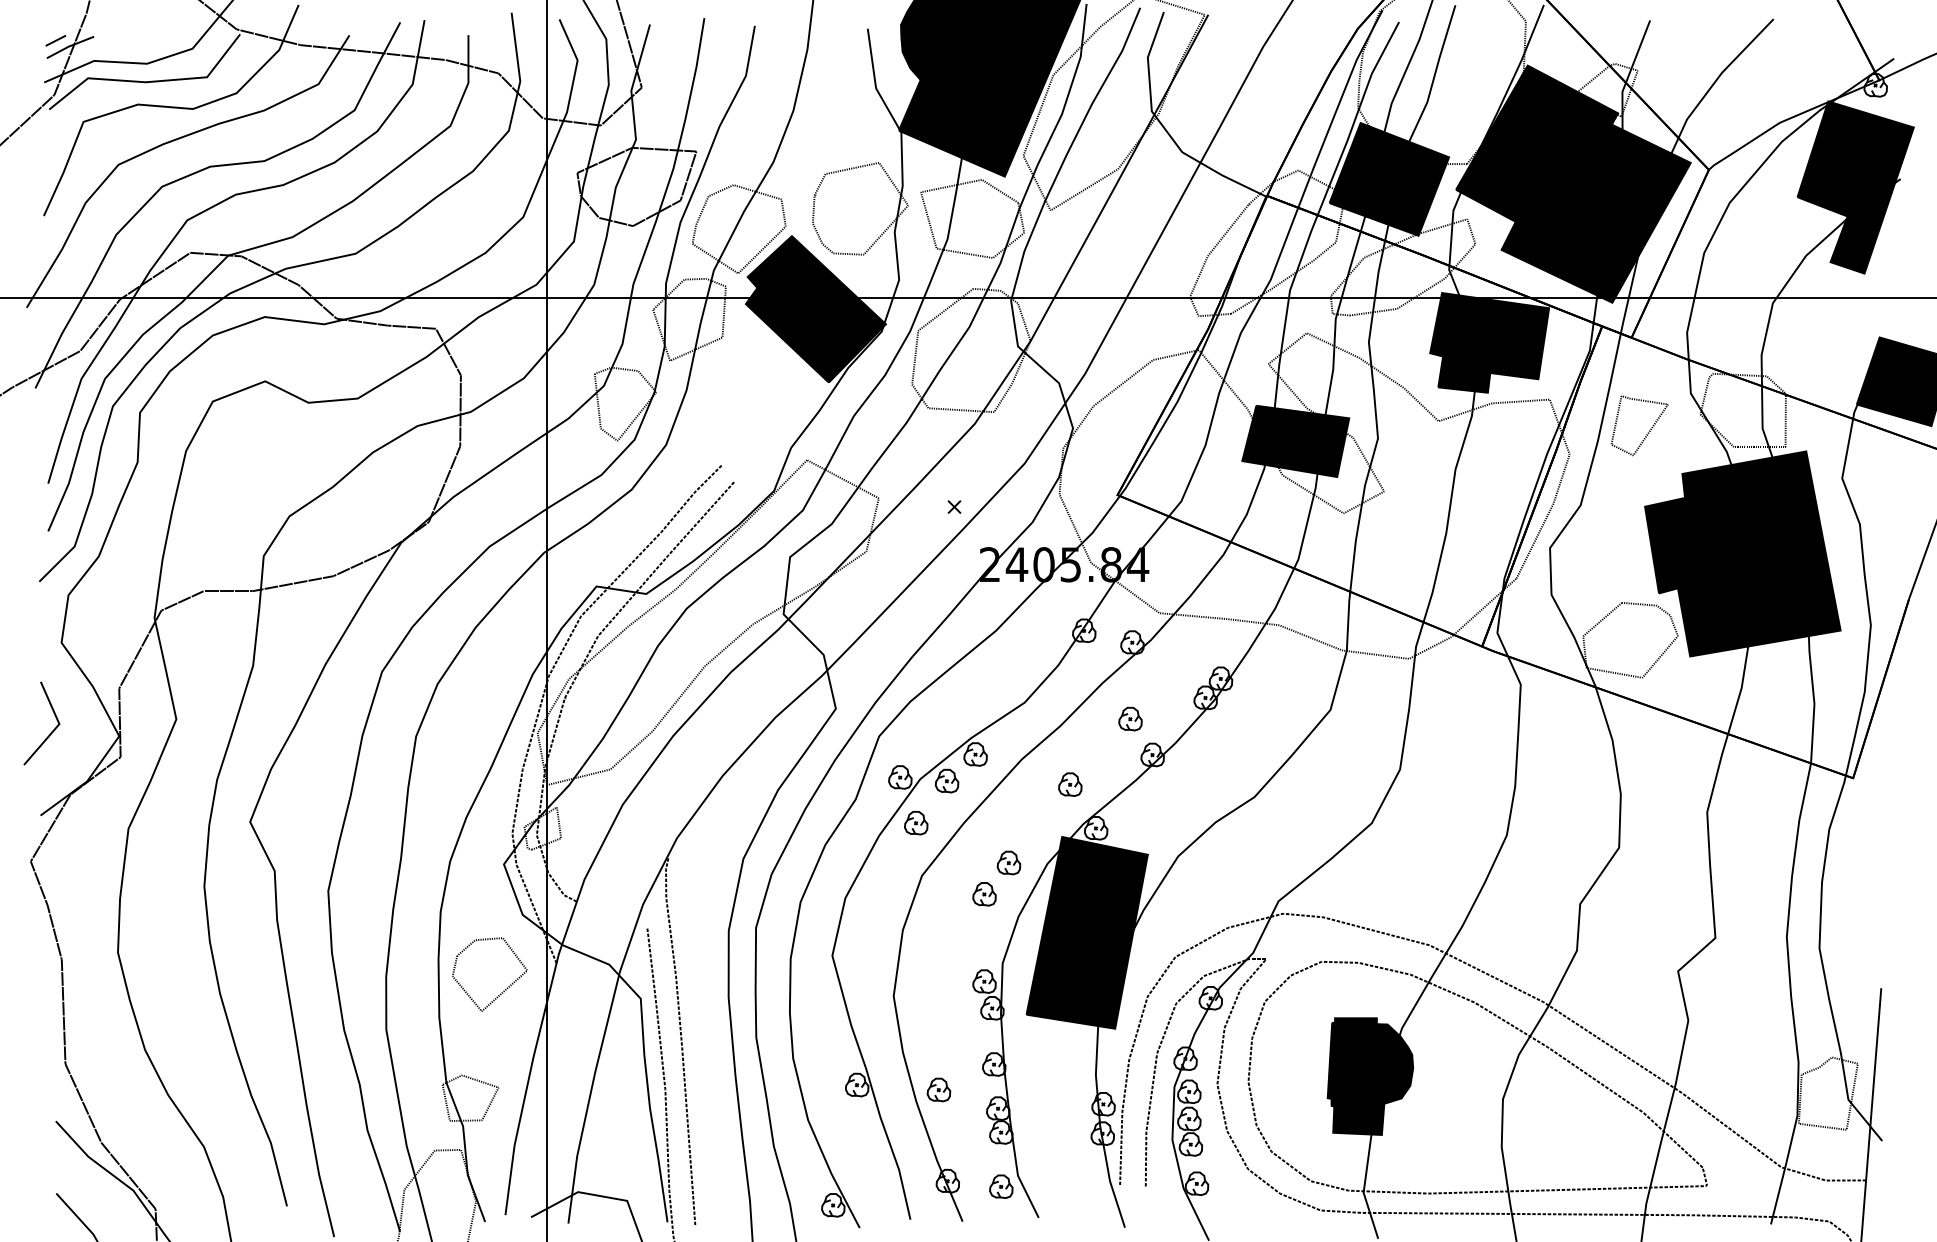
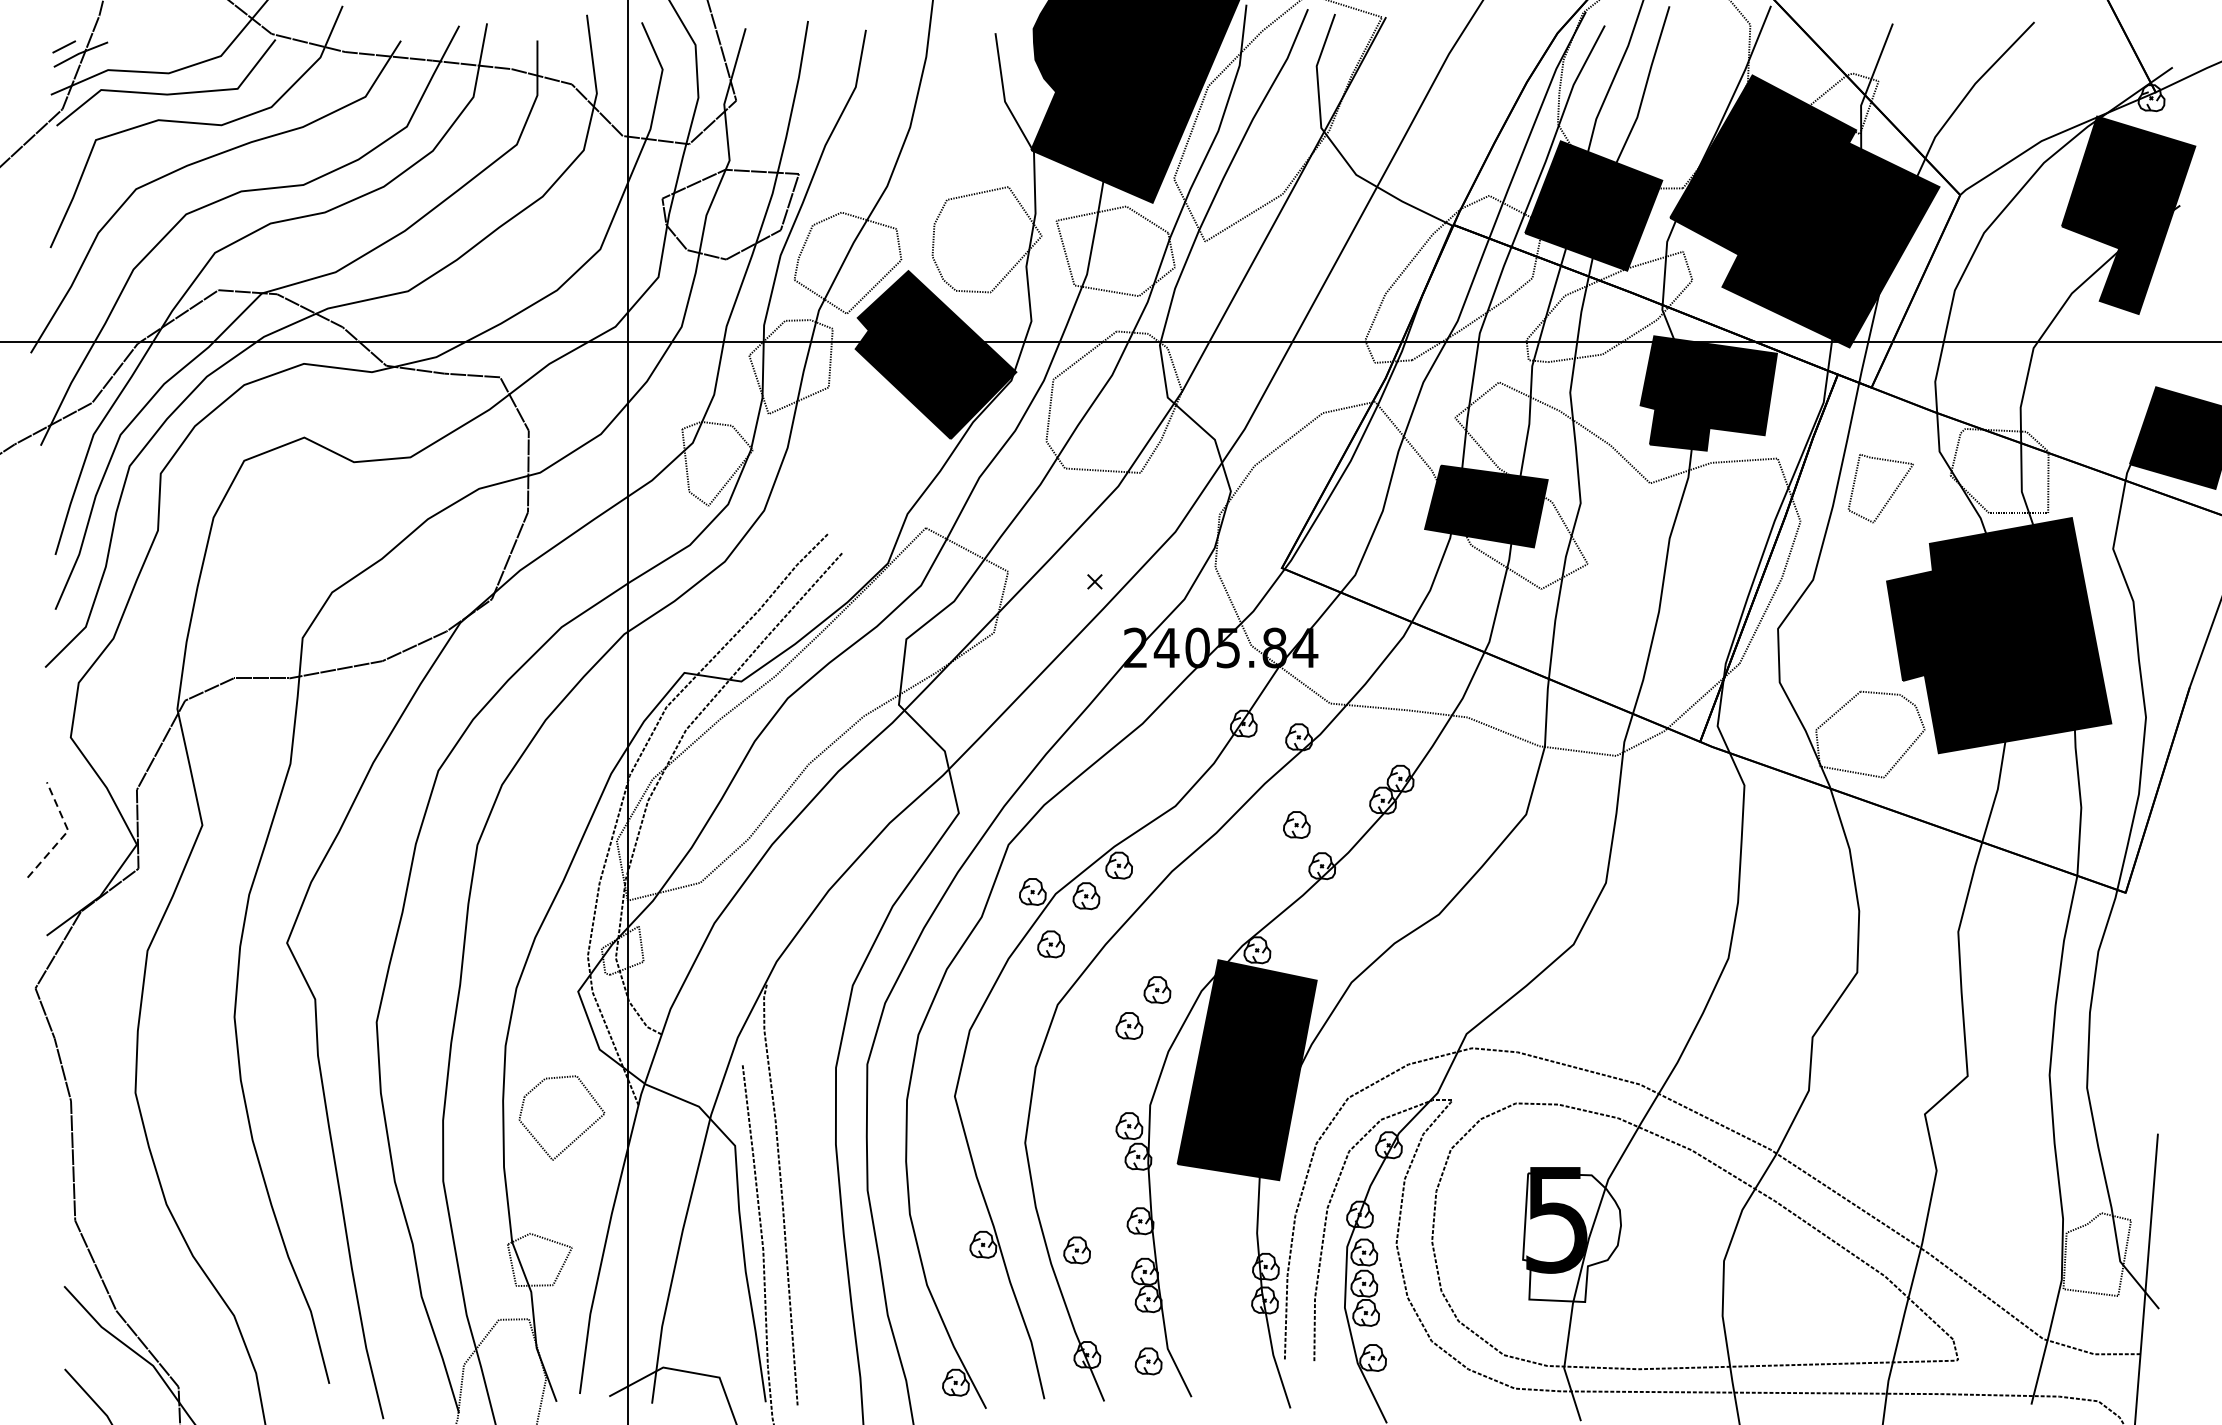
line: (57, 726) -> (66, 833), solid -> dashed
part: (1070, 784) -> (1227, 900), removed
fill: (1370, 1078) -> (1572, 1237), removed

